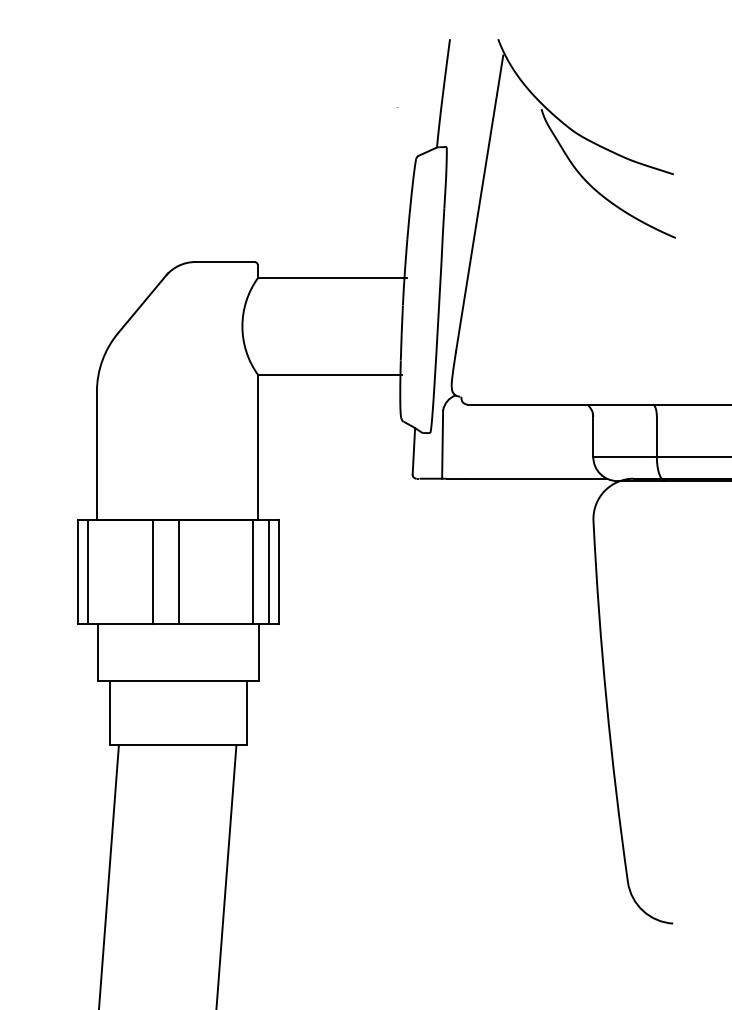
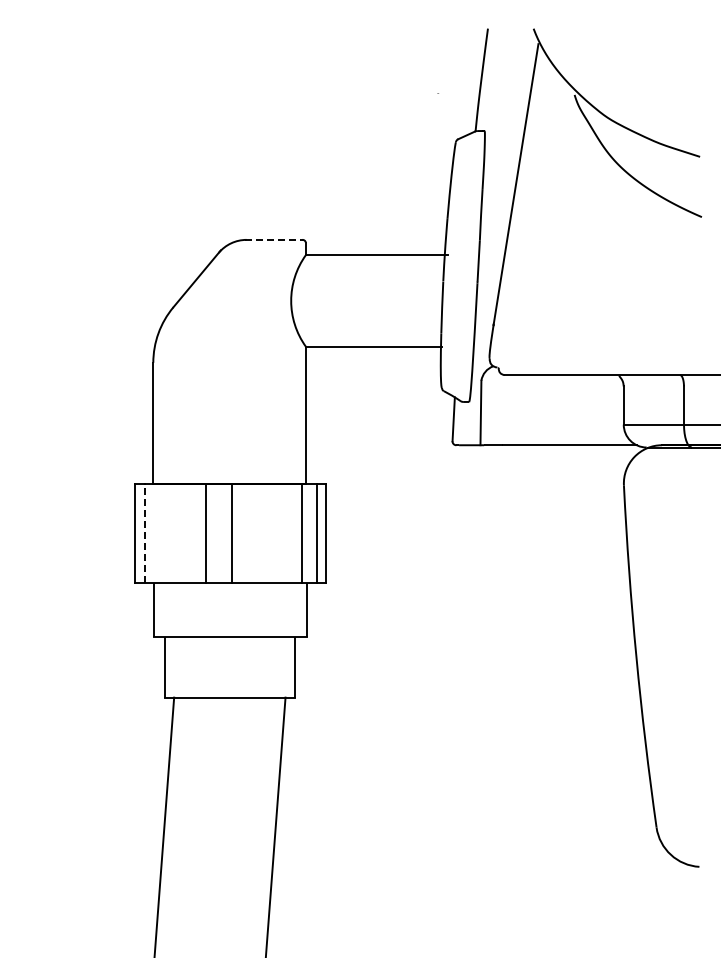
line: (224, 261) -> (274, 239), solid -> dashed
line: (88, 571) -> (145, 533), solid -> dashed

